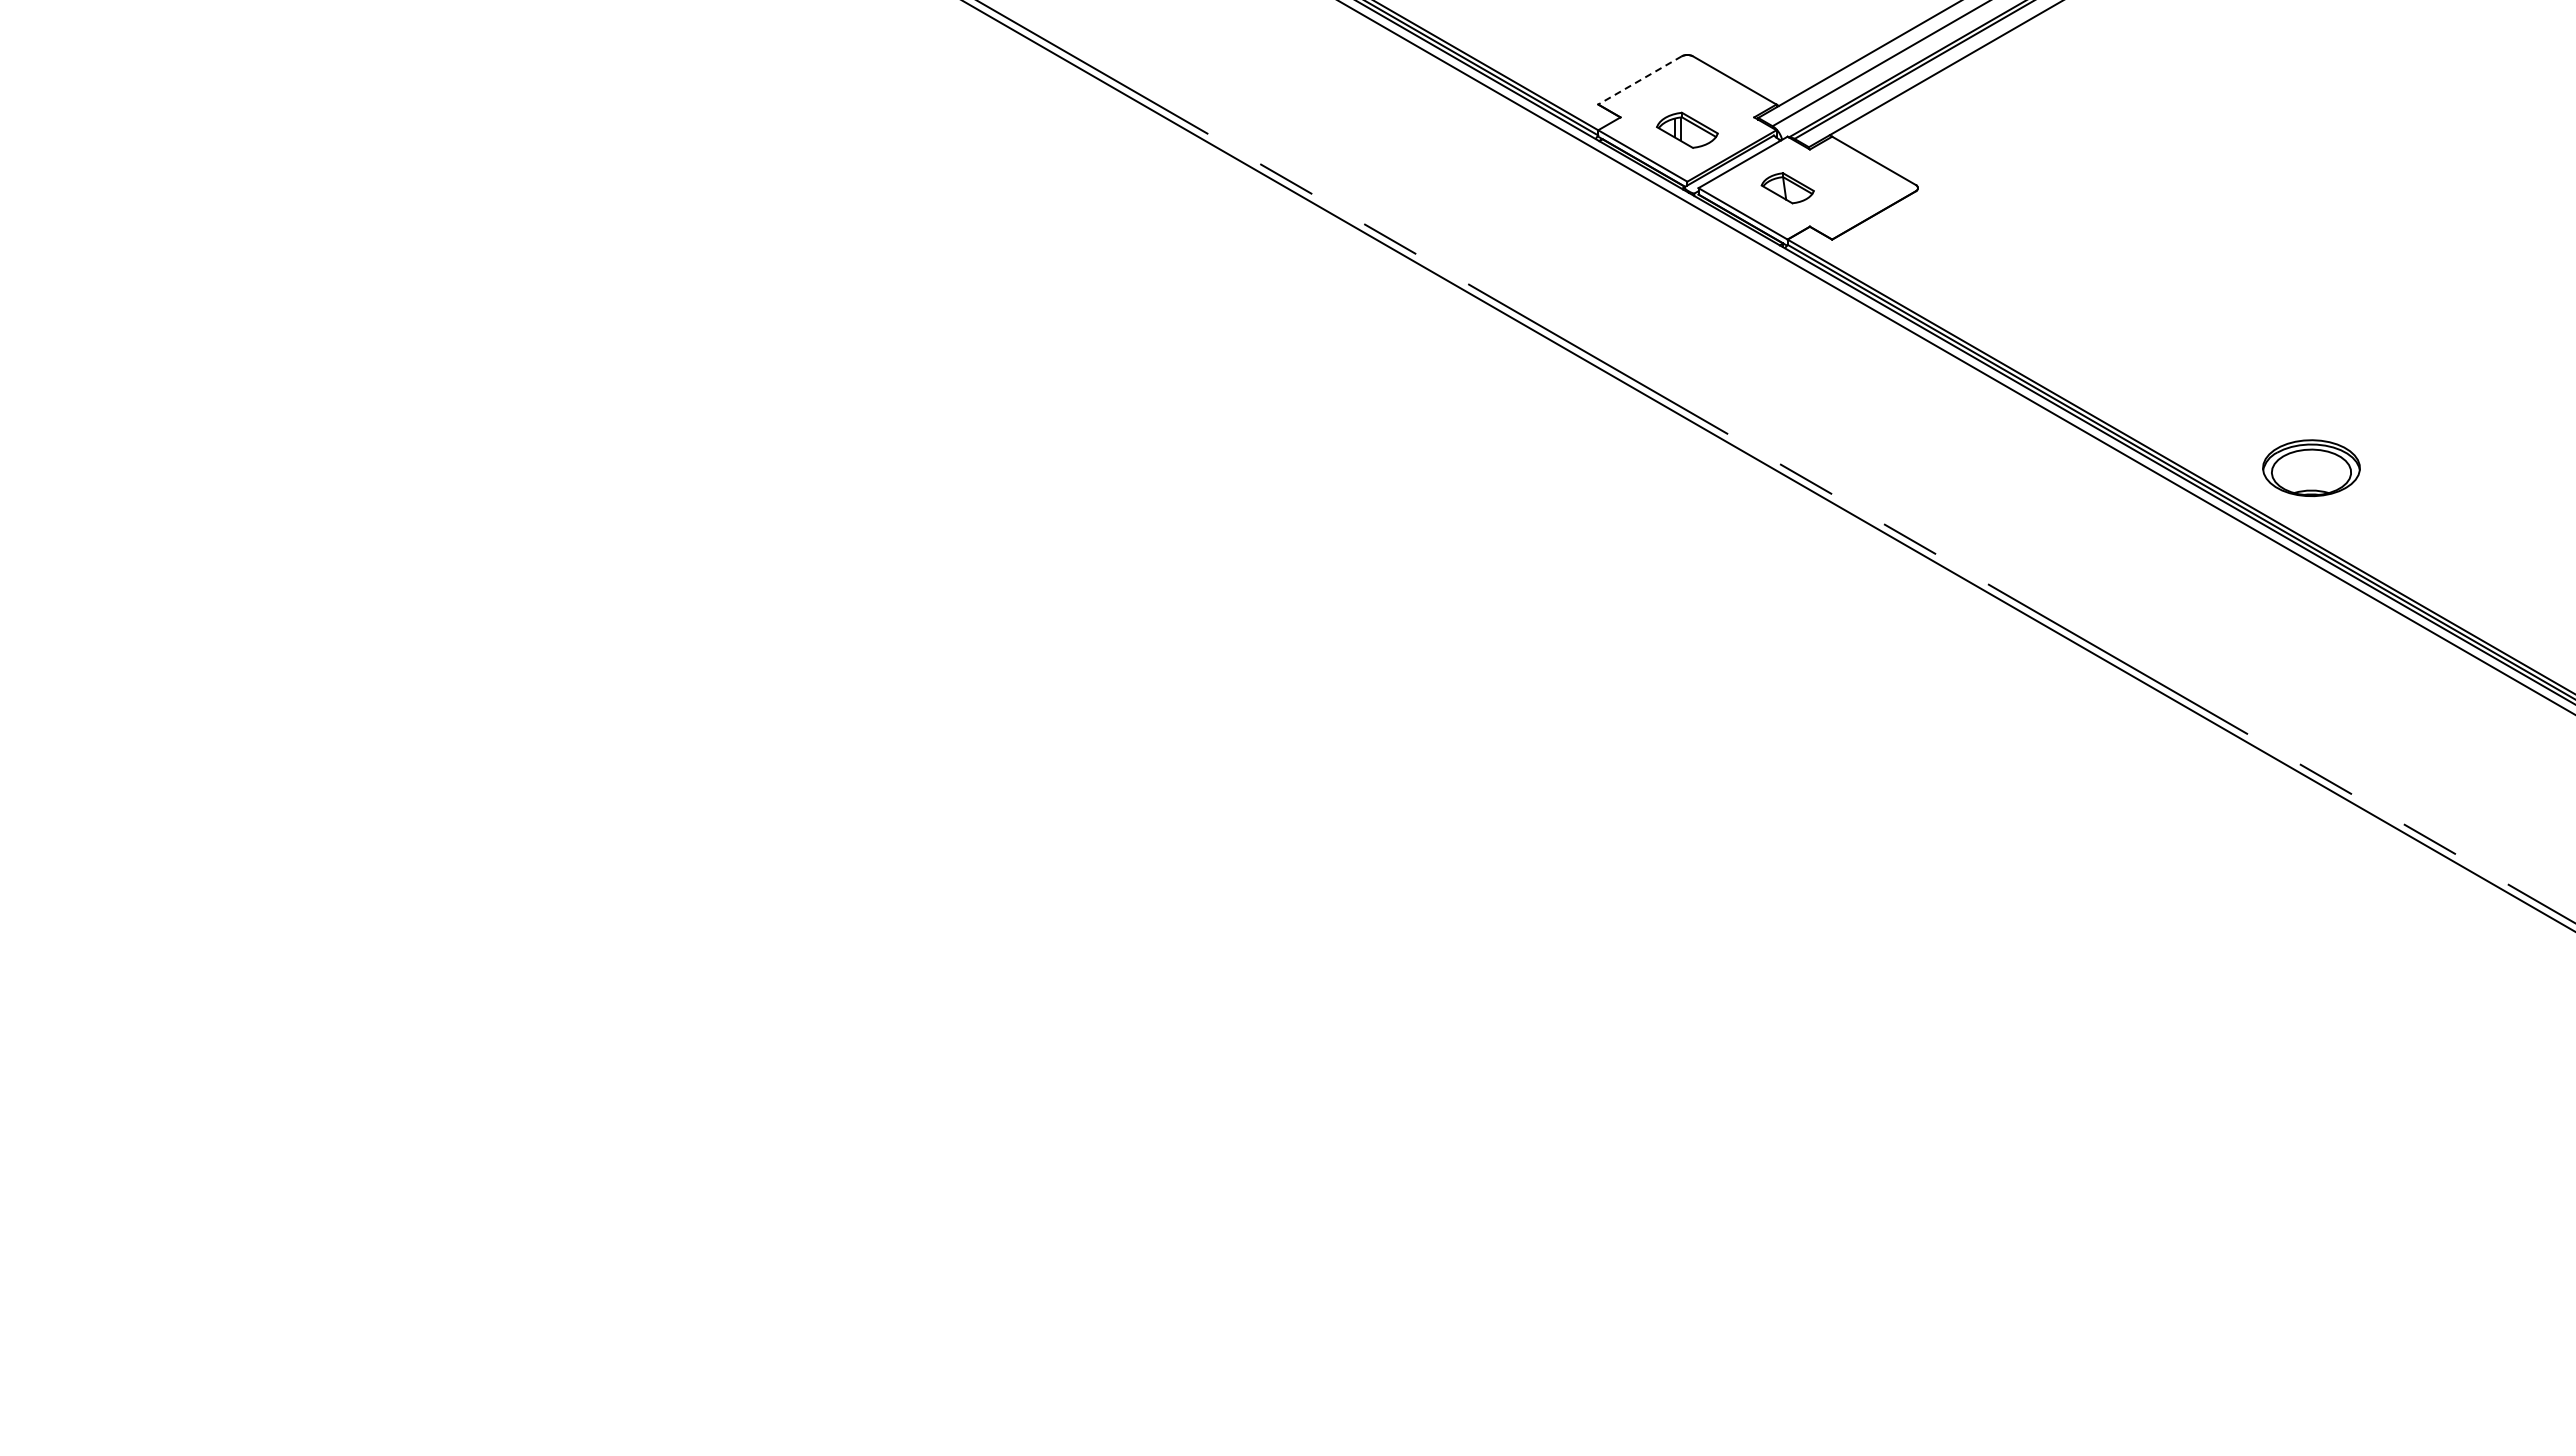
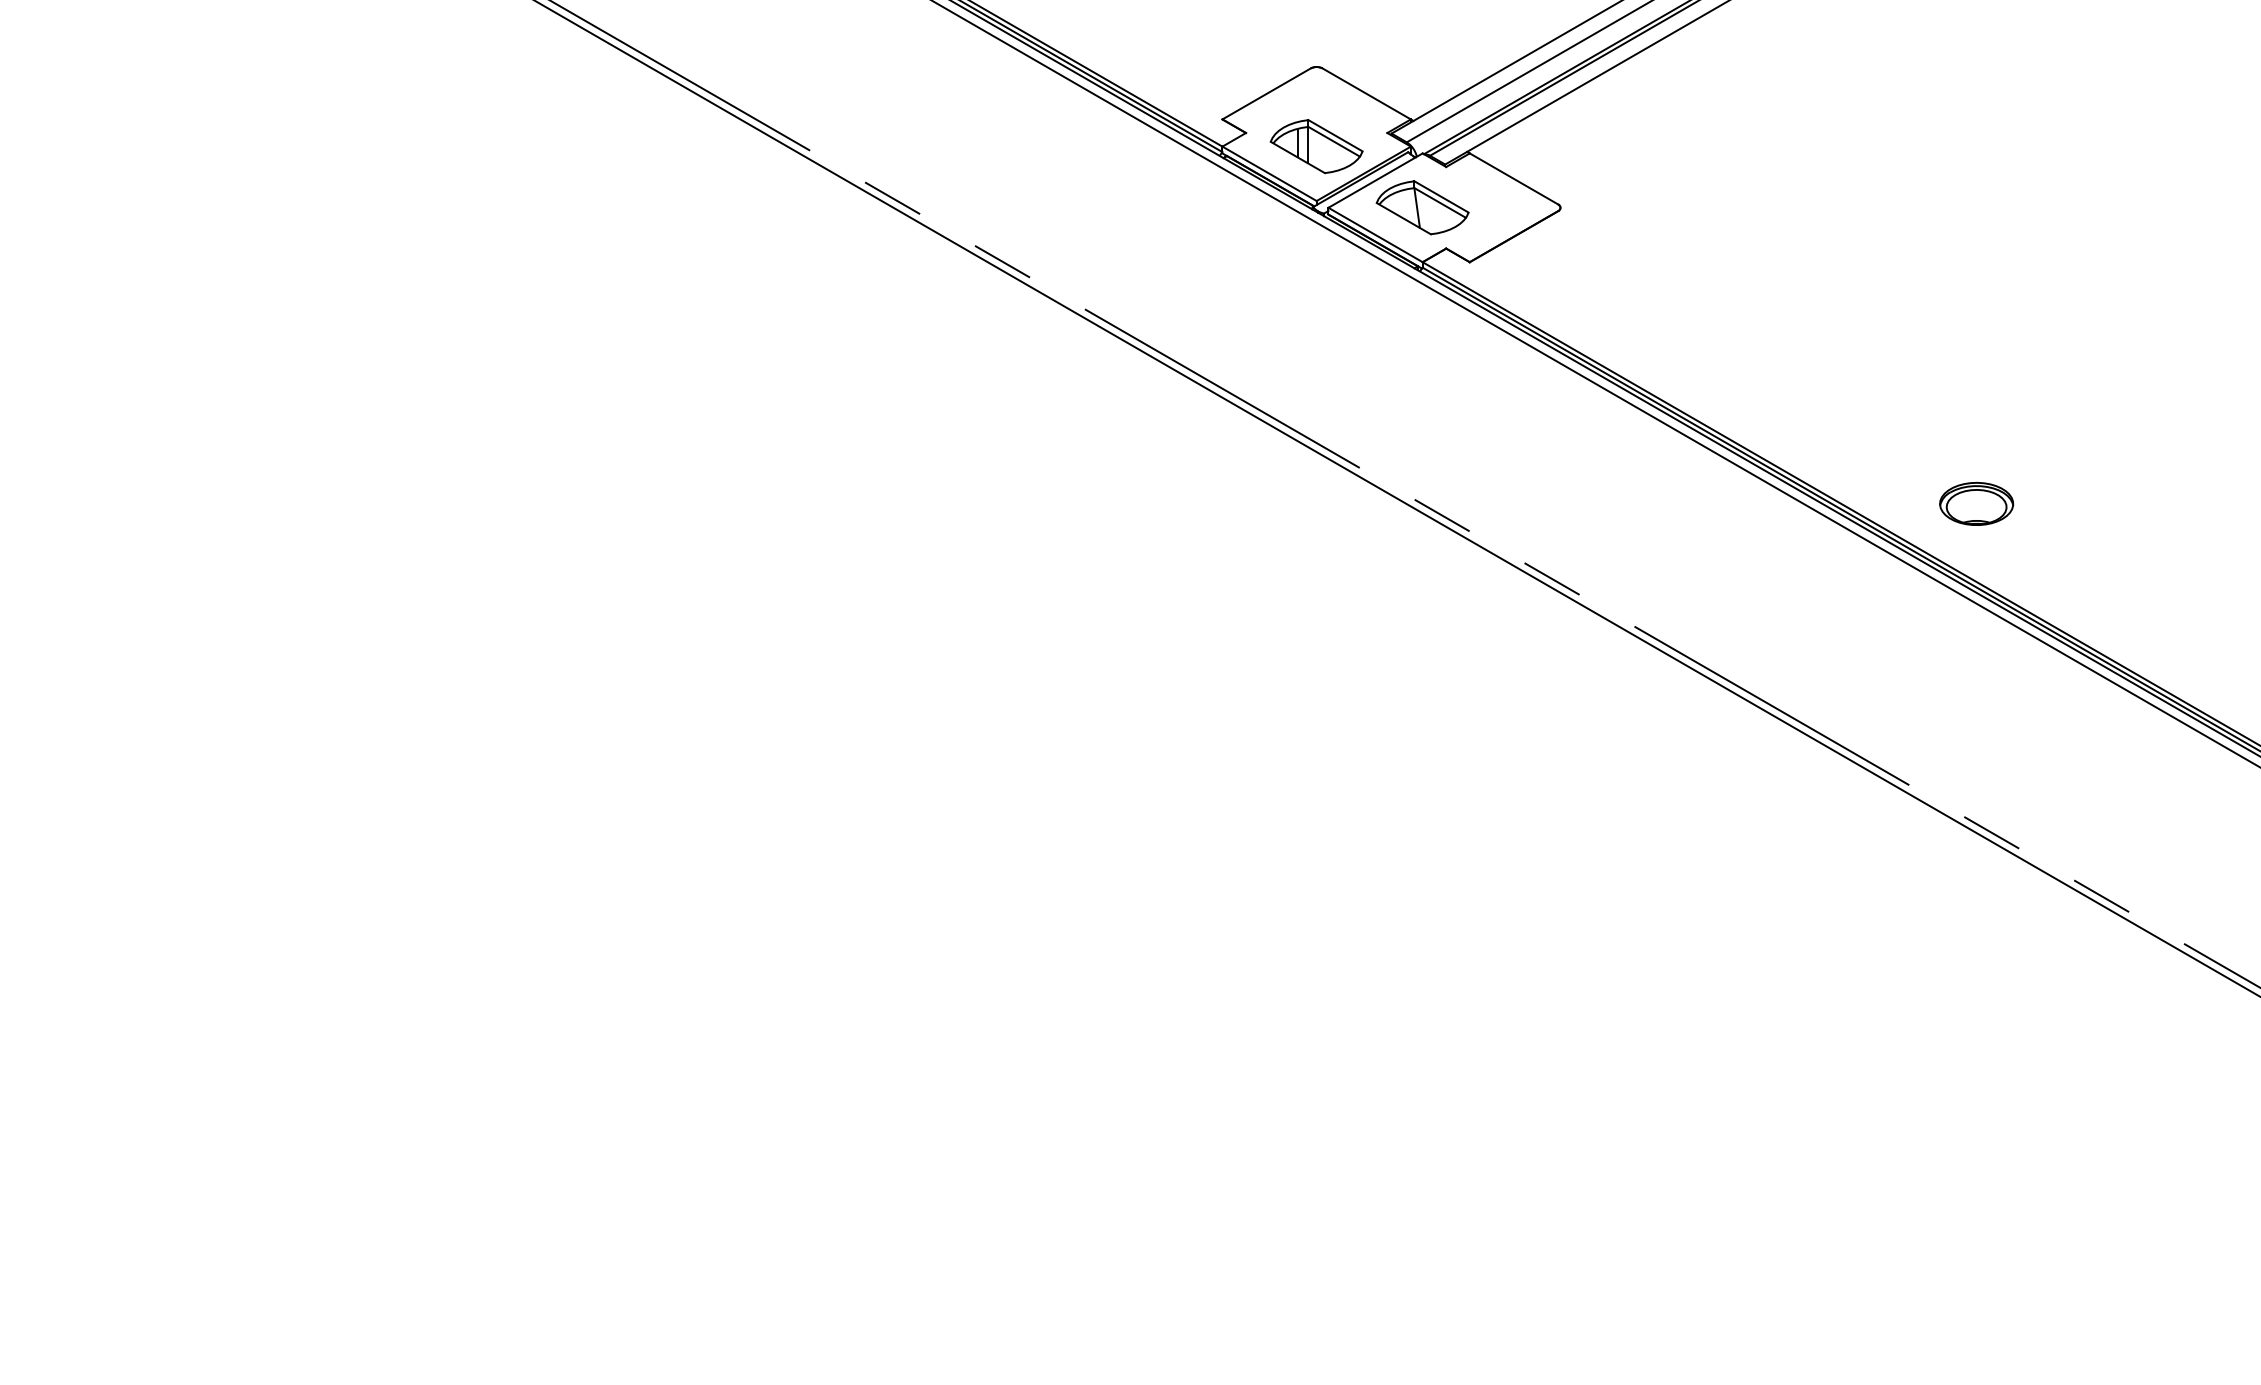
line: (1639, 80) -> (1266, 94), dashed -> solid
part: (1687, 130) -> (1316, 146), size x1.43
part: (1787, 188) -> (1422, 208), size x1.67
part: (2311, 468) -> (1976, 504), size x0.71

